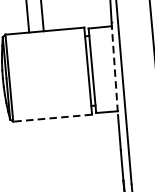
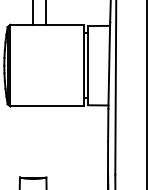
line: (115, 69) -> (109, 66), dashed -> solid
line: (52, 118) -> (47, 106), dashed -> solid

